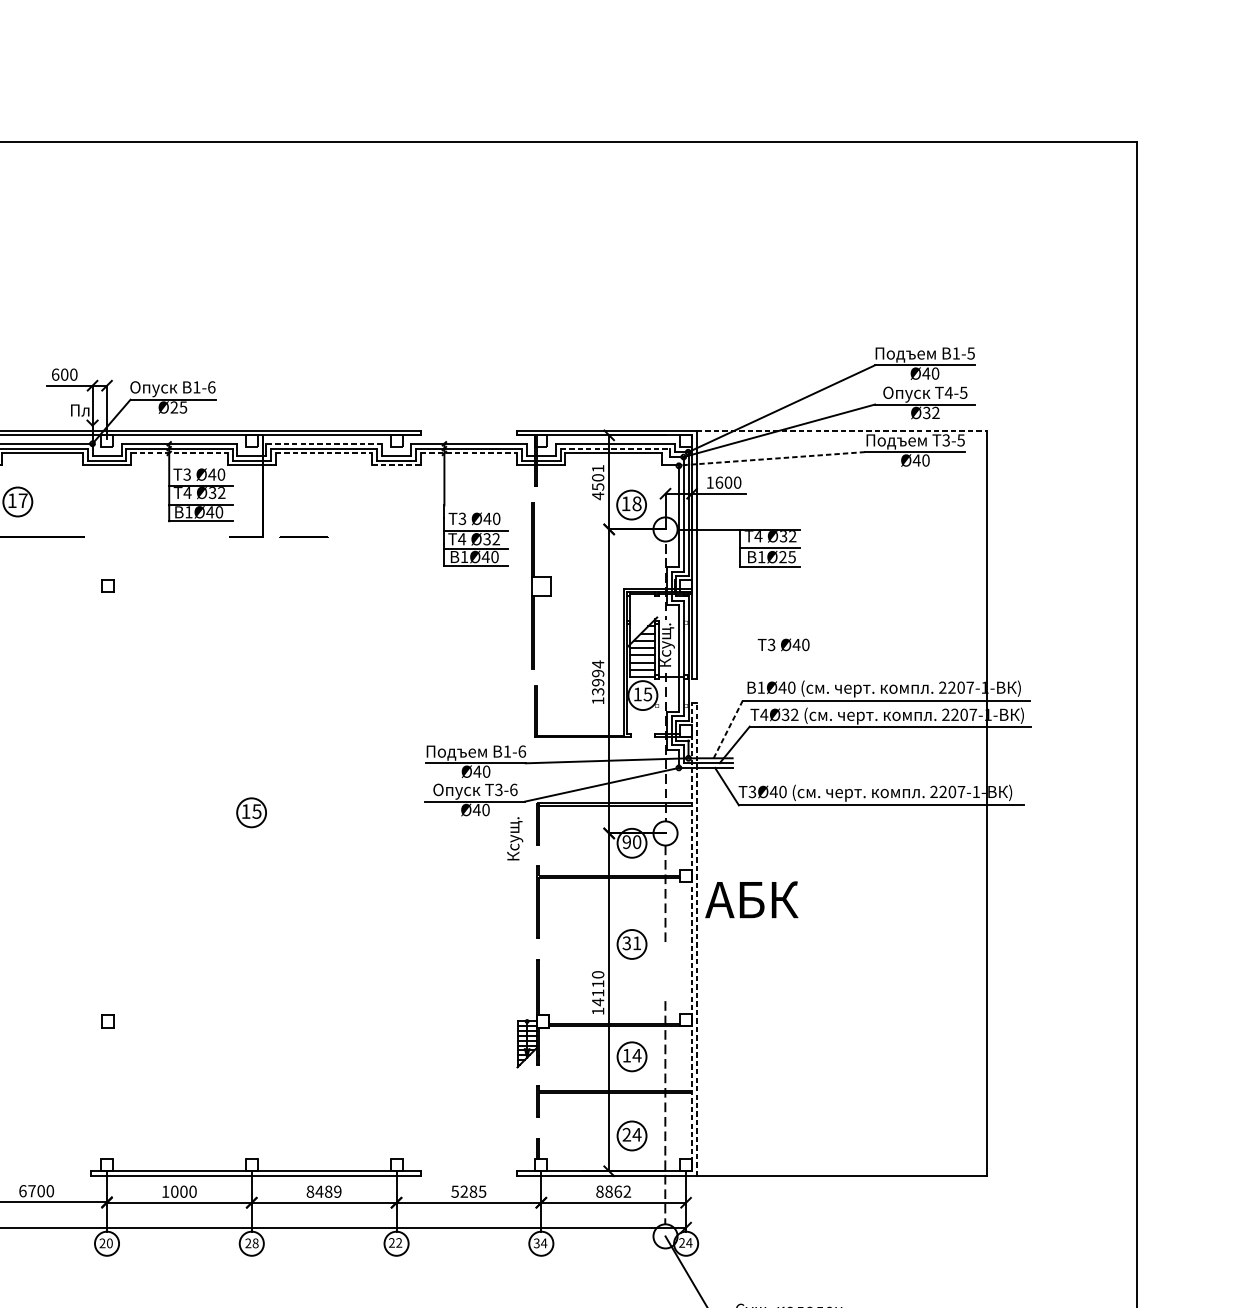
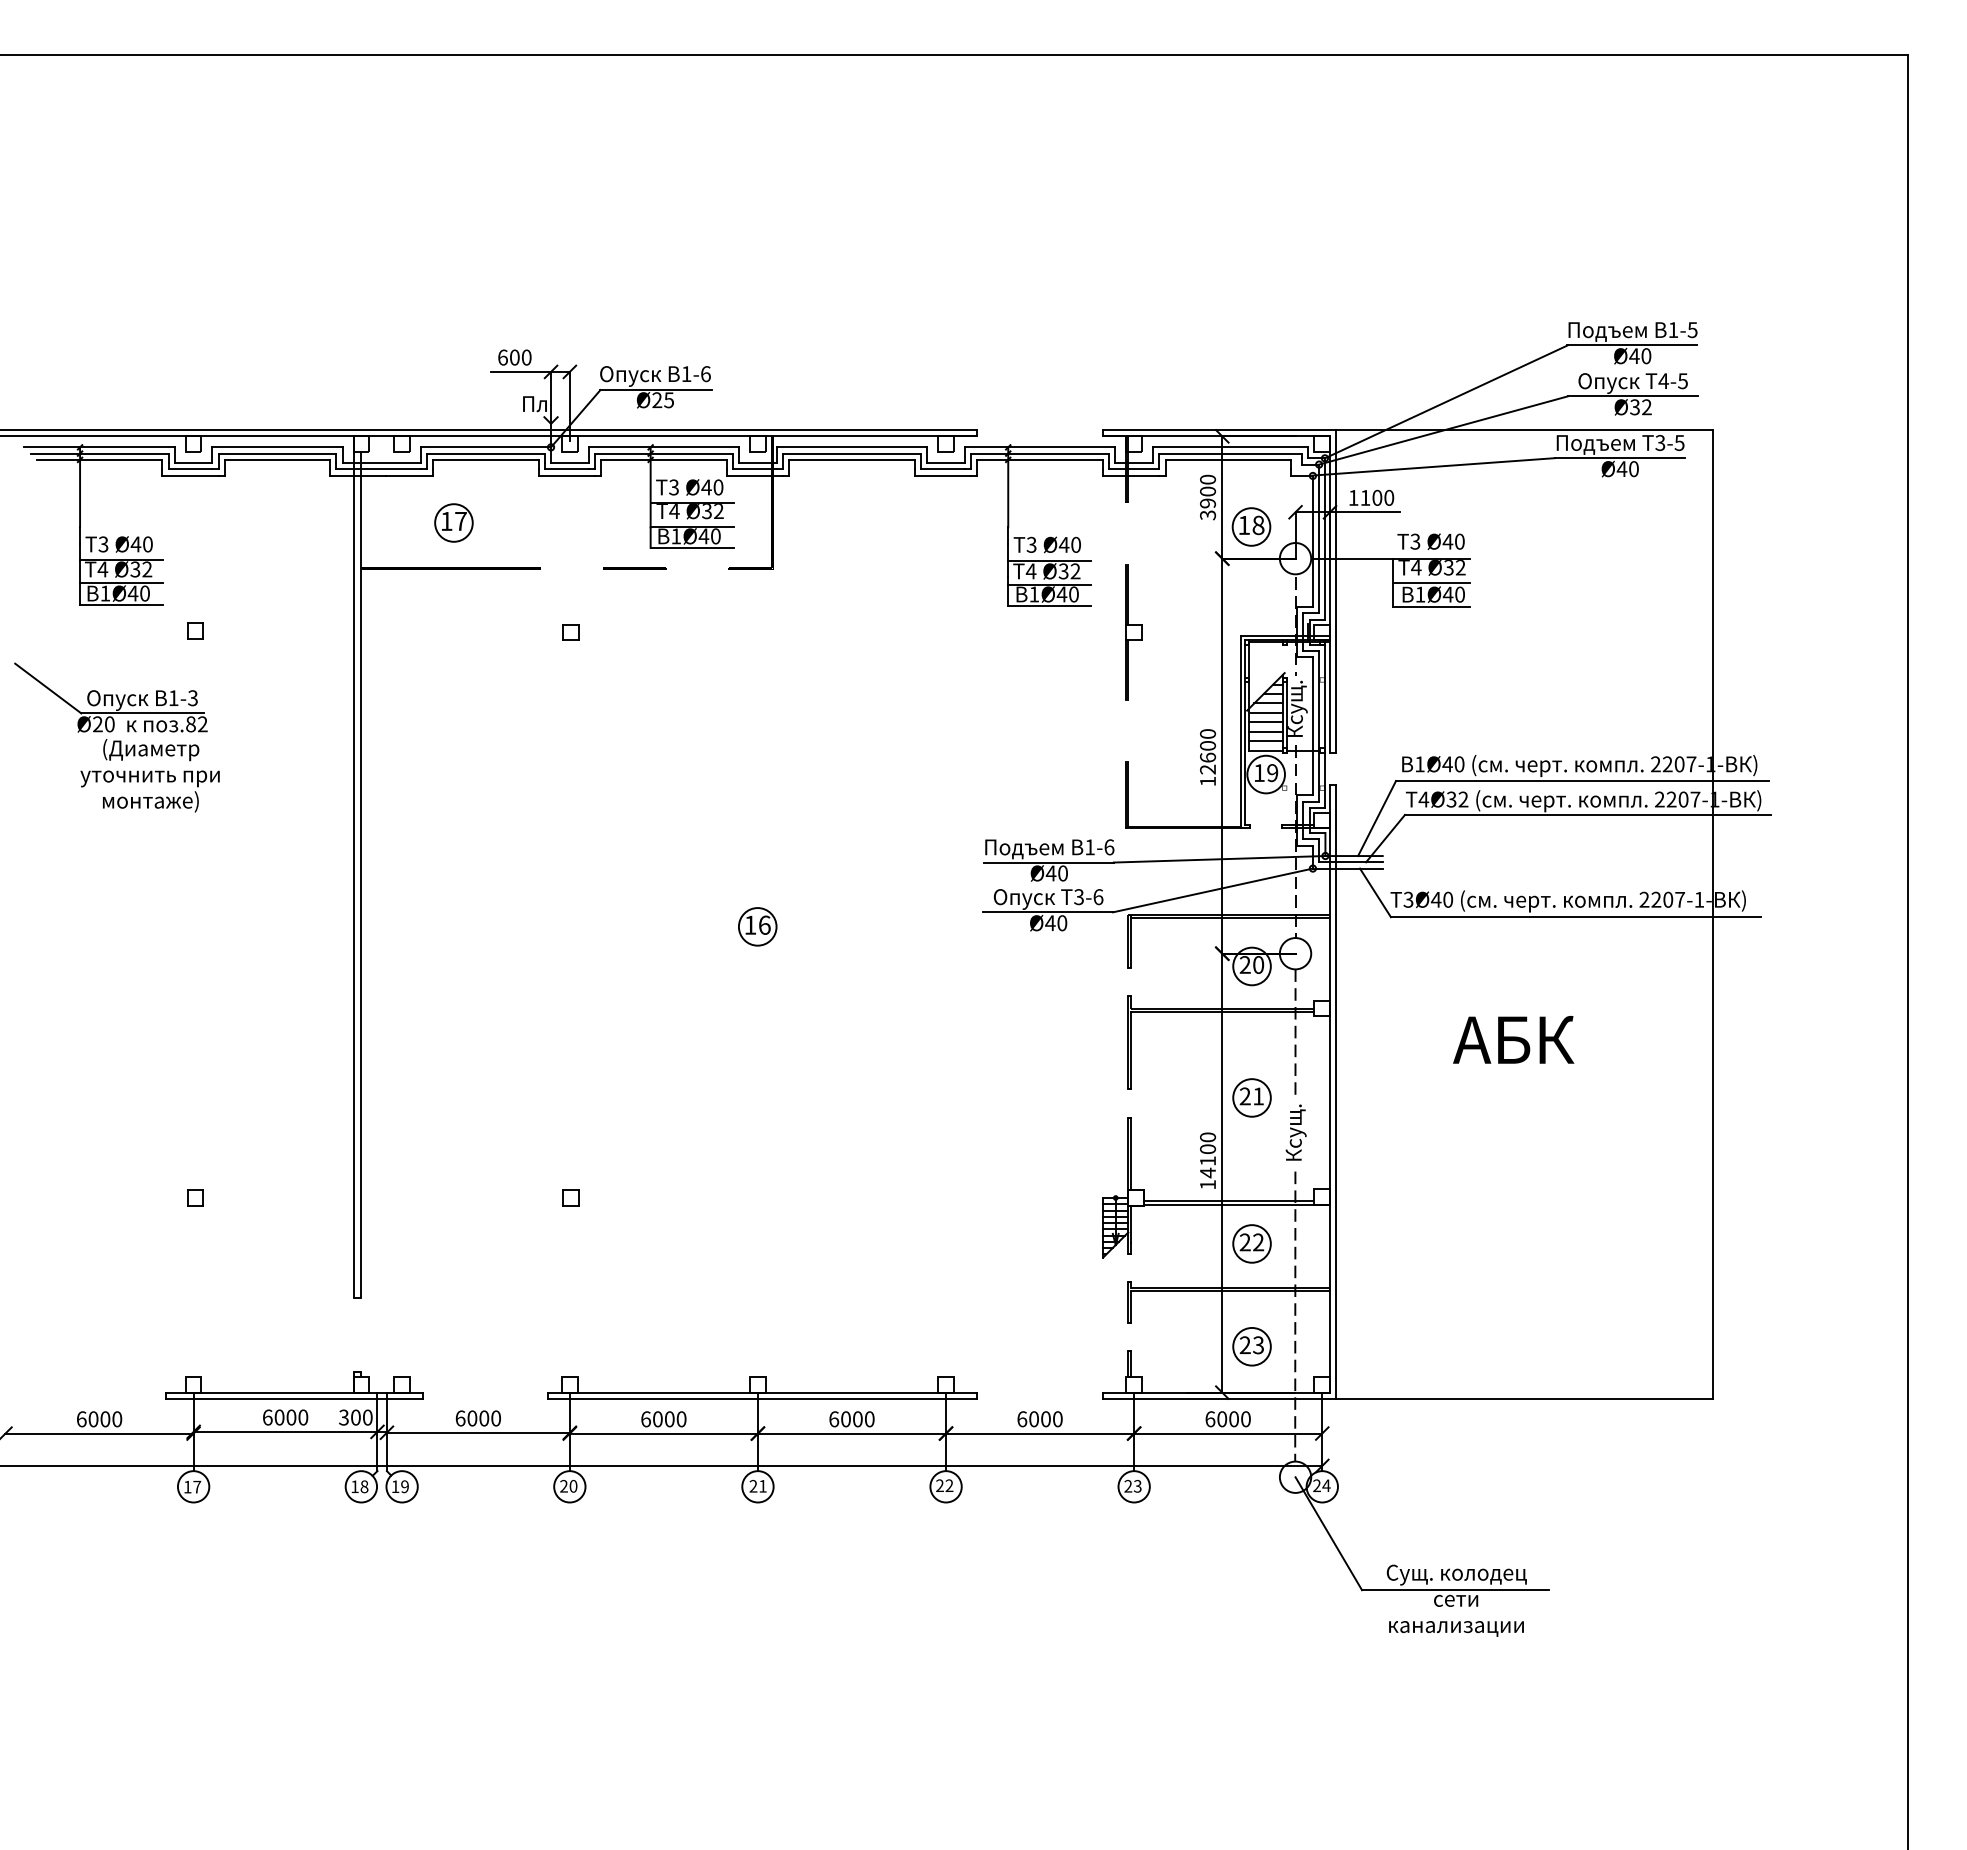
line: (842, 430) -> (1525, 430), dashed -> solid
line: (323, 443) -> (851, 447), dashed -> solid
line: (616, 448) -> (1231, 453), dashed -> solid
line: (179, 453) -> (663, 459), dashed -> solid
line: (324, 453) -> (852, 459), dashed -> solid
line: (469, 453) -> (1040, 459), dashed -> solid
line: (771, 458) -> (1433, 466), dashed -> solid
line: (394, 465) -> (943, 475), dashed -> solid
text: (598, 482) -> (1208, 497), 4501 -> 3900
text: (719, 482) -> (1365, 497), 1600 -> 1100
line: (303, 537) -> (634, 568), moved
text: (787, 557) -> (1453, 594), 25 -> 40
part: (540, 586) -> (1133, 632), size x0.62
text: (783, 644) -> (1430, 541), moved
text: (598, 677) -> (1208, 751), 13994 -> 12600
text: (647, 694) -> (1272, 772), 15 -> 19
line: (728, 729) -> (1377, 818), dashed -> solid
text: (256, 810) -> (764, 924), 15 -> 16
text: (514, 838) -> (1295, 1132), moved
text: (626, 841) -> (1244, 964), 90 -> 20
text: (751, 899) -> (1513, 1039), moved
line: (692, 937) -> (1330, 1088), dashed -> solid
line: (697, 939) -> (1336, 1091), dashed -> solid
text: (626, 943) -> (1244, 1096), 31 -> 21
text: (598, 983) -> (1208, 1148), 14110 -> 14100
text: (631, 1055) -> (1251, 1242), 14 -> 22
text: (637, 1134) -> (1258, 1345), 24 -> 23
text: (32, 1191) -> (472, 1418), 6700 -> 6000
text: (165, 1191) -> (645, 1419), 1000 -> 6000
text: (323, 1191) -> (851, 1419), 8489 -> 6000
text: (468, 1191) -> (1039, 1419), 5285 -> 6000
text: (613, 1191) -> (1227, 1419), 8862 -> 6000
text: (540, 1242) -> (1132, 1485), 34 -> 23
text: (255, 1243) -> (762, 1486), 28 -> 21

